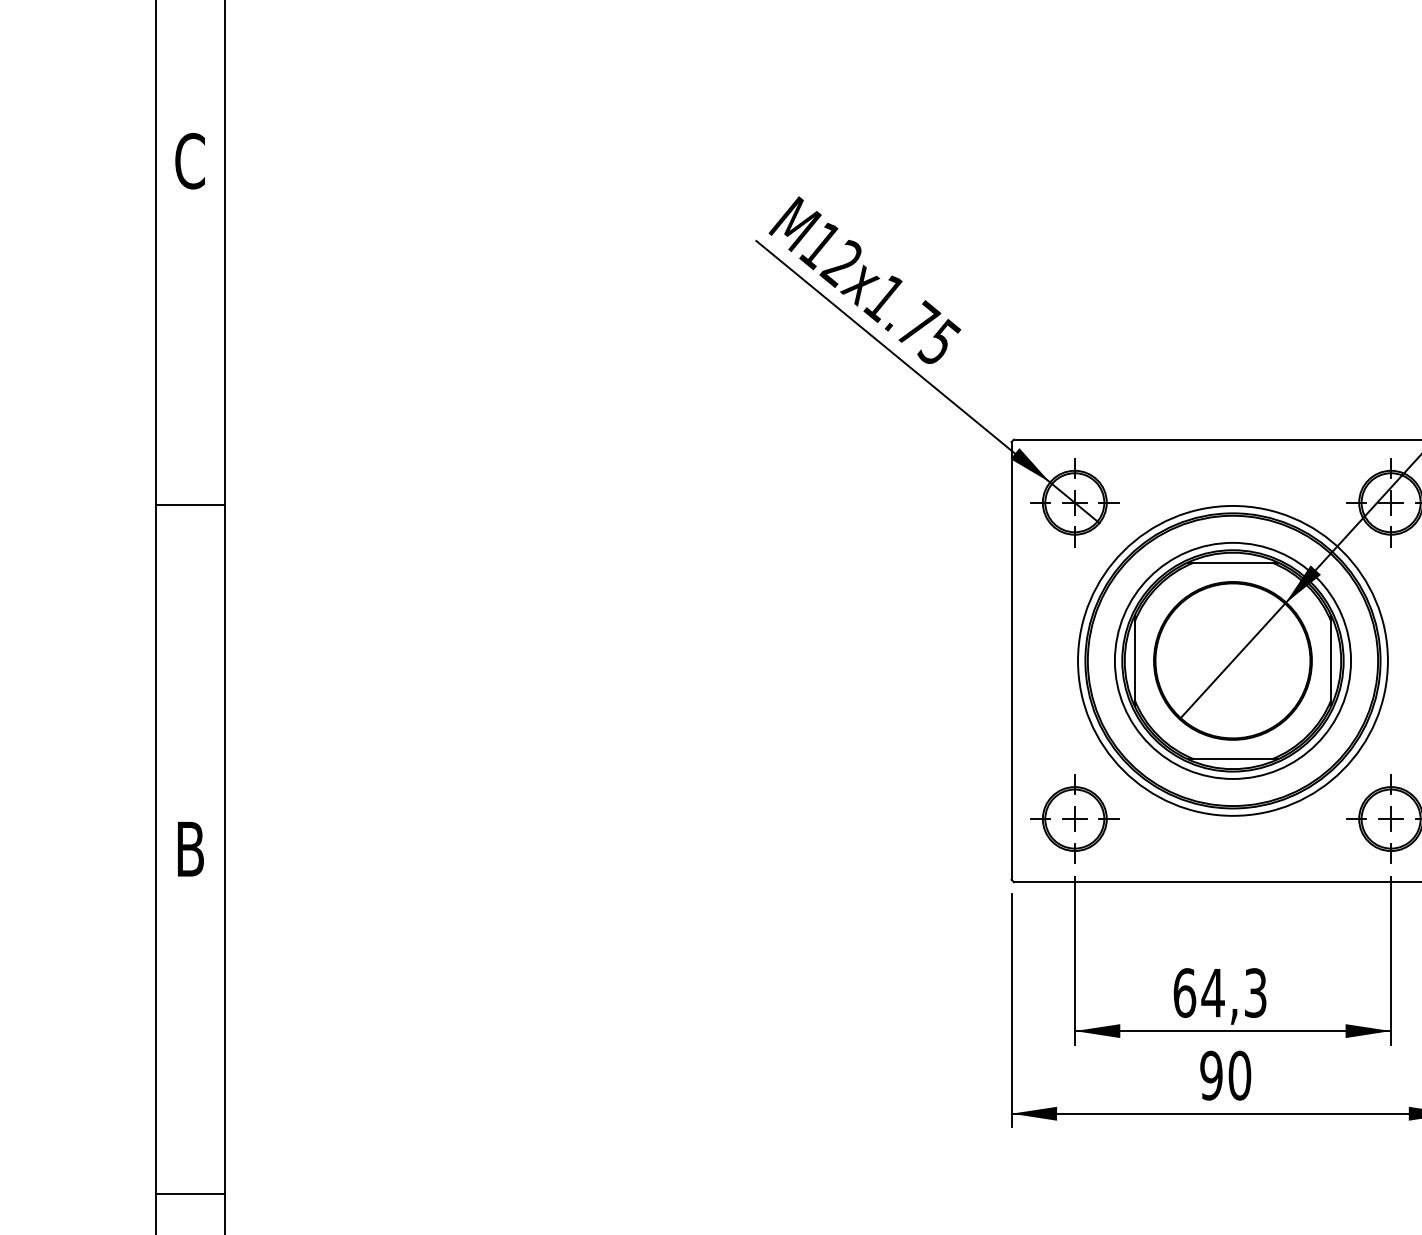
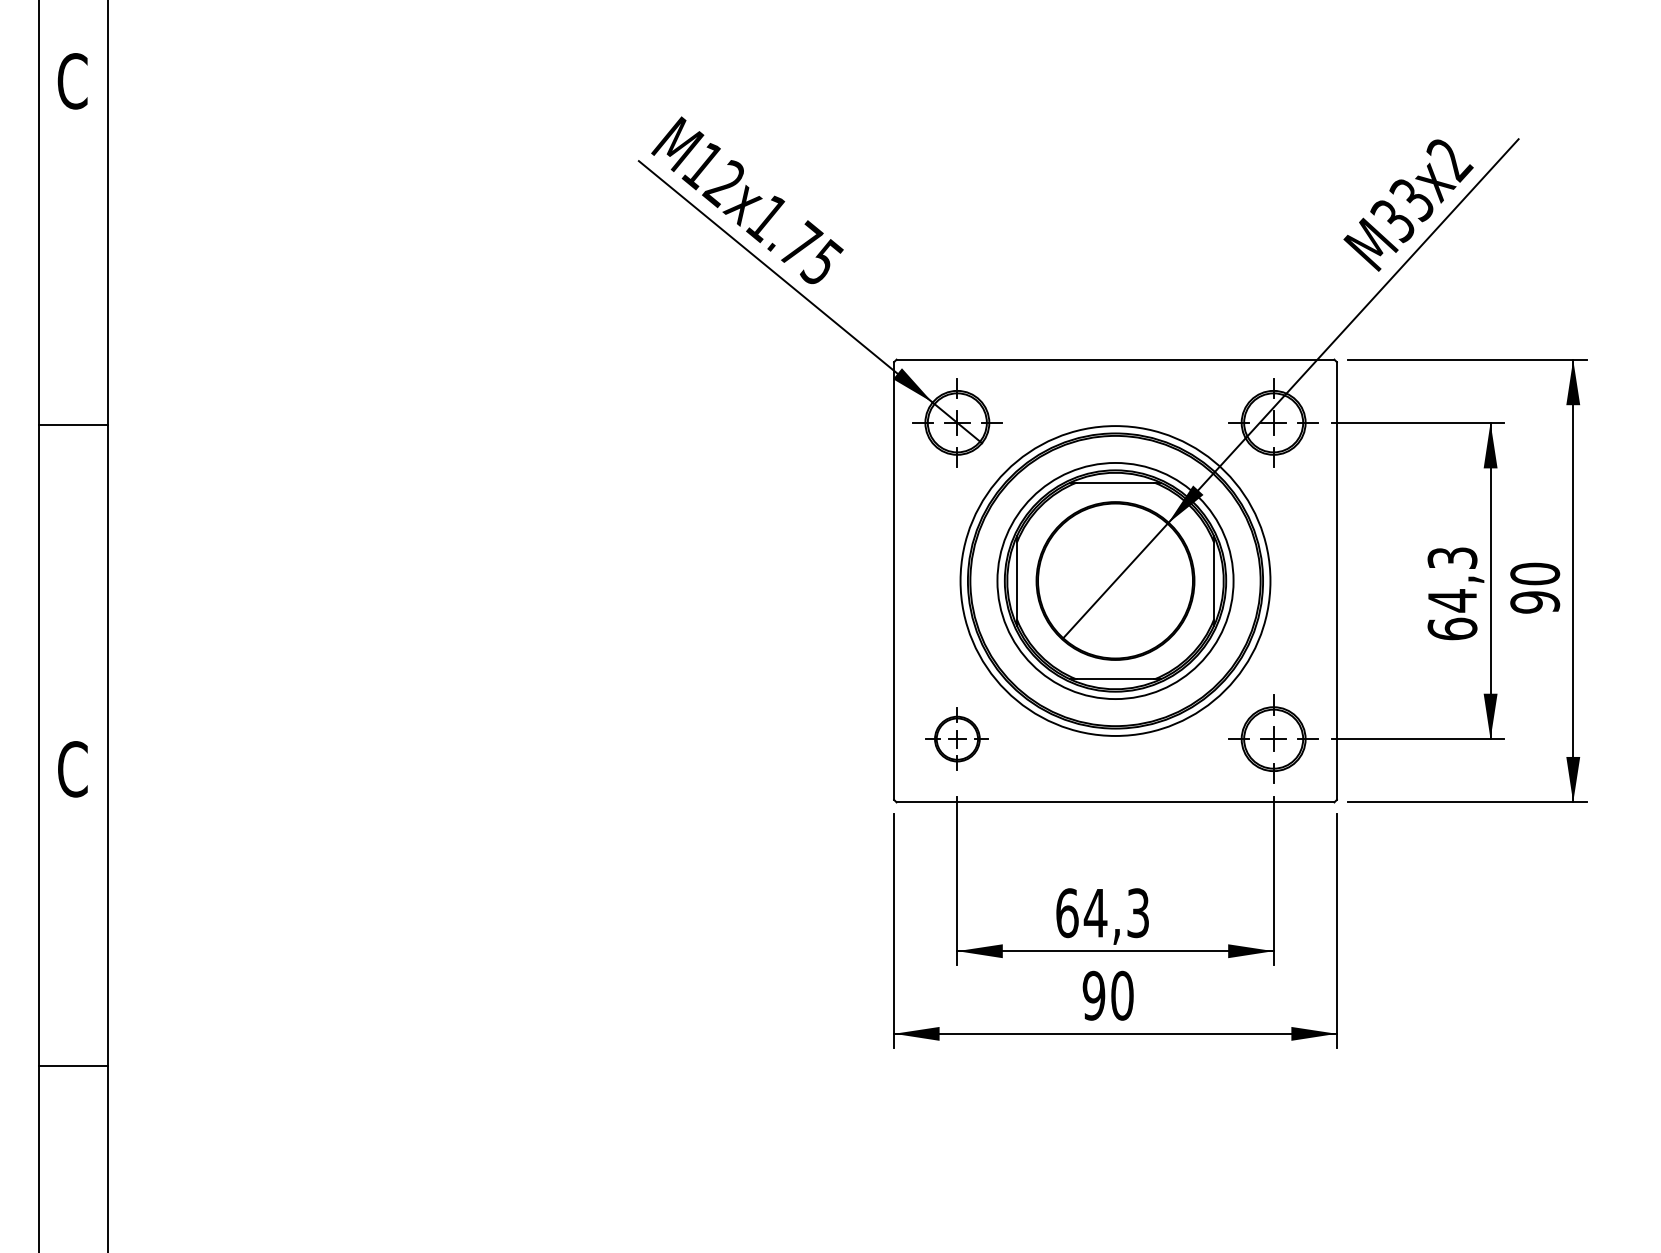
part: (1074, 818) -> (957, 738), size x0.7
text: (189, 849) -> (72, 769), B -> C
line: (189, 1193) -> (72, 1065), moved

